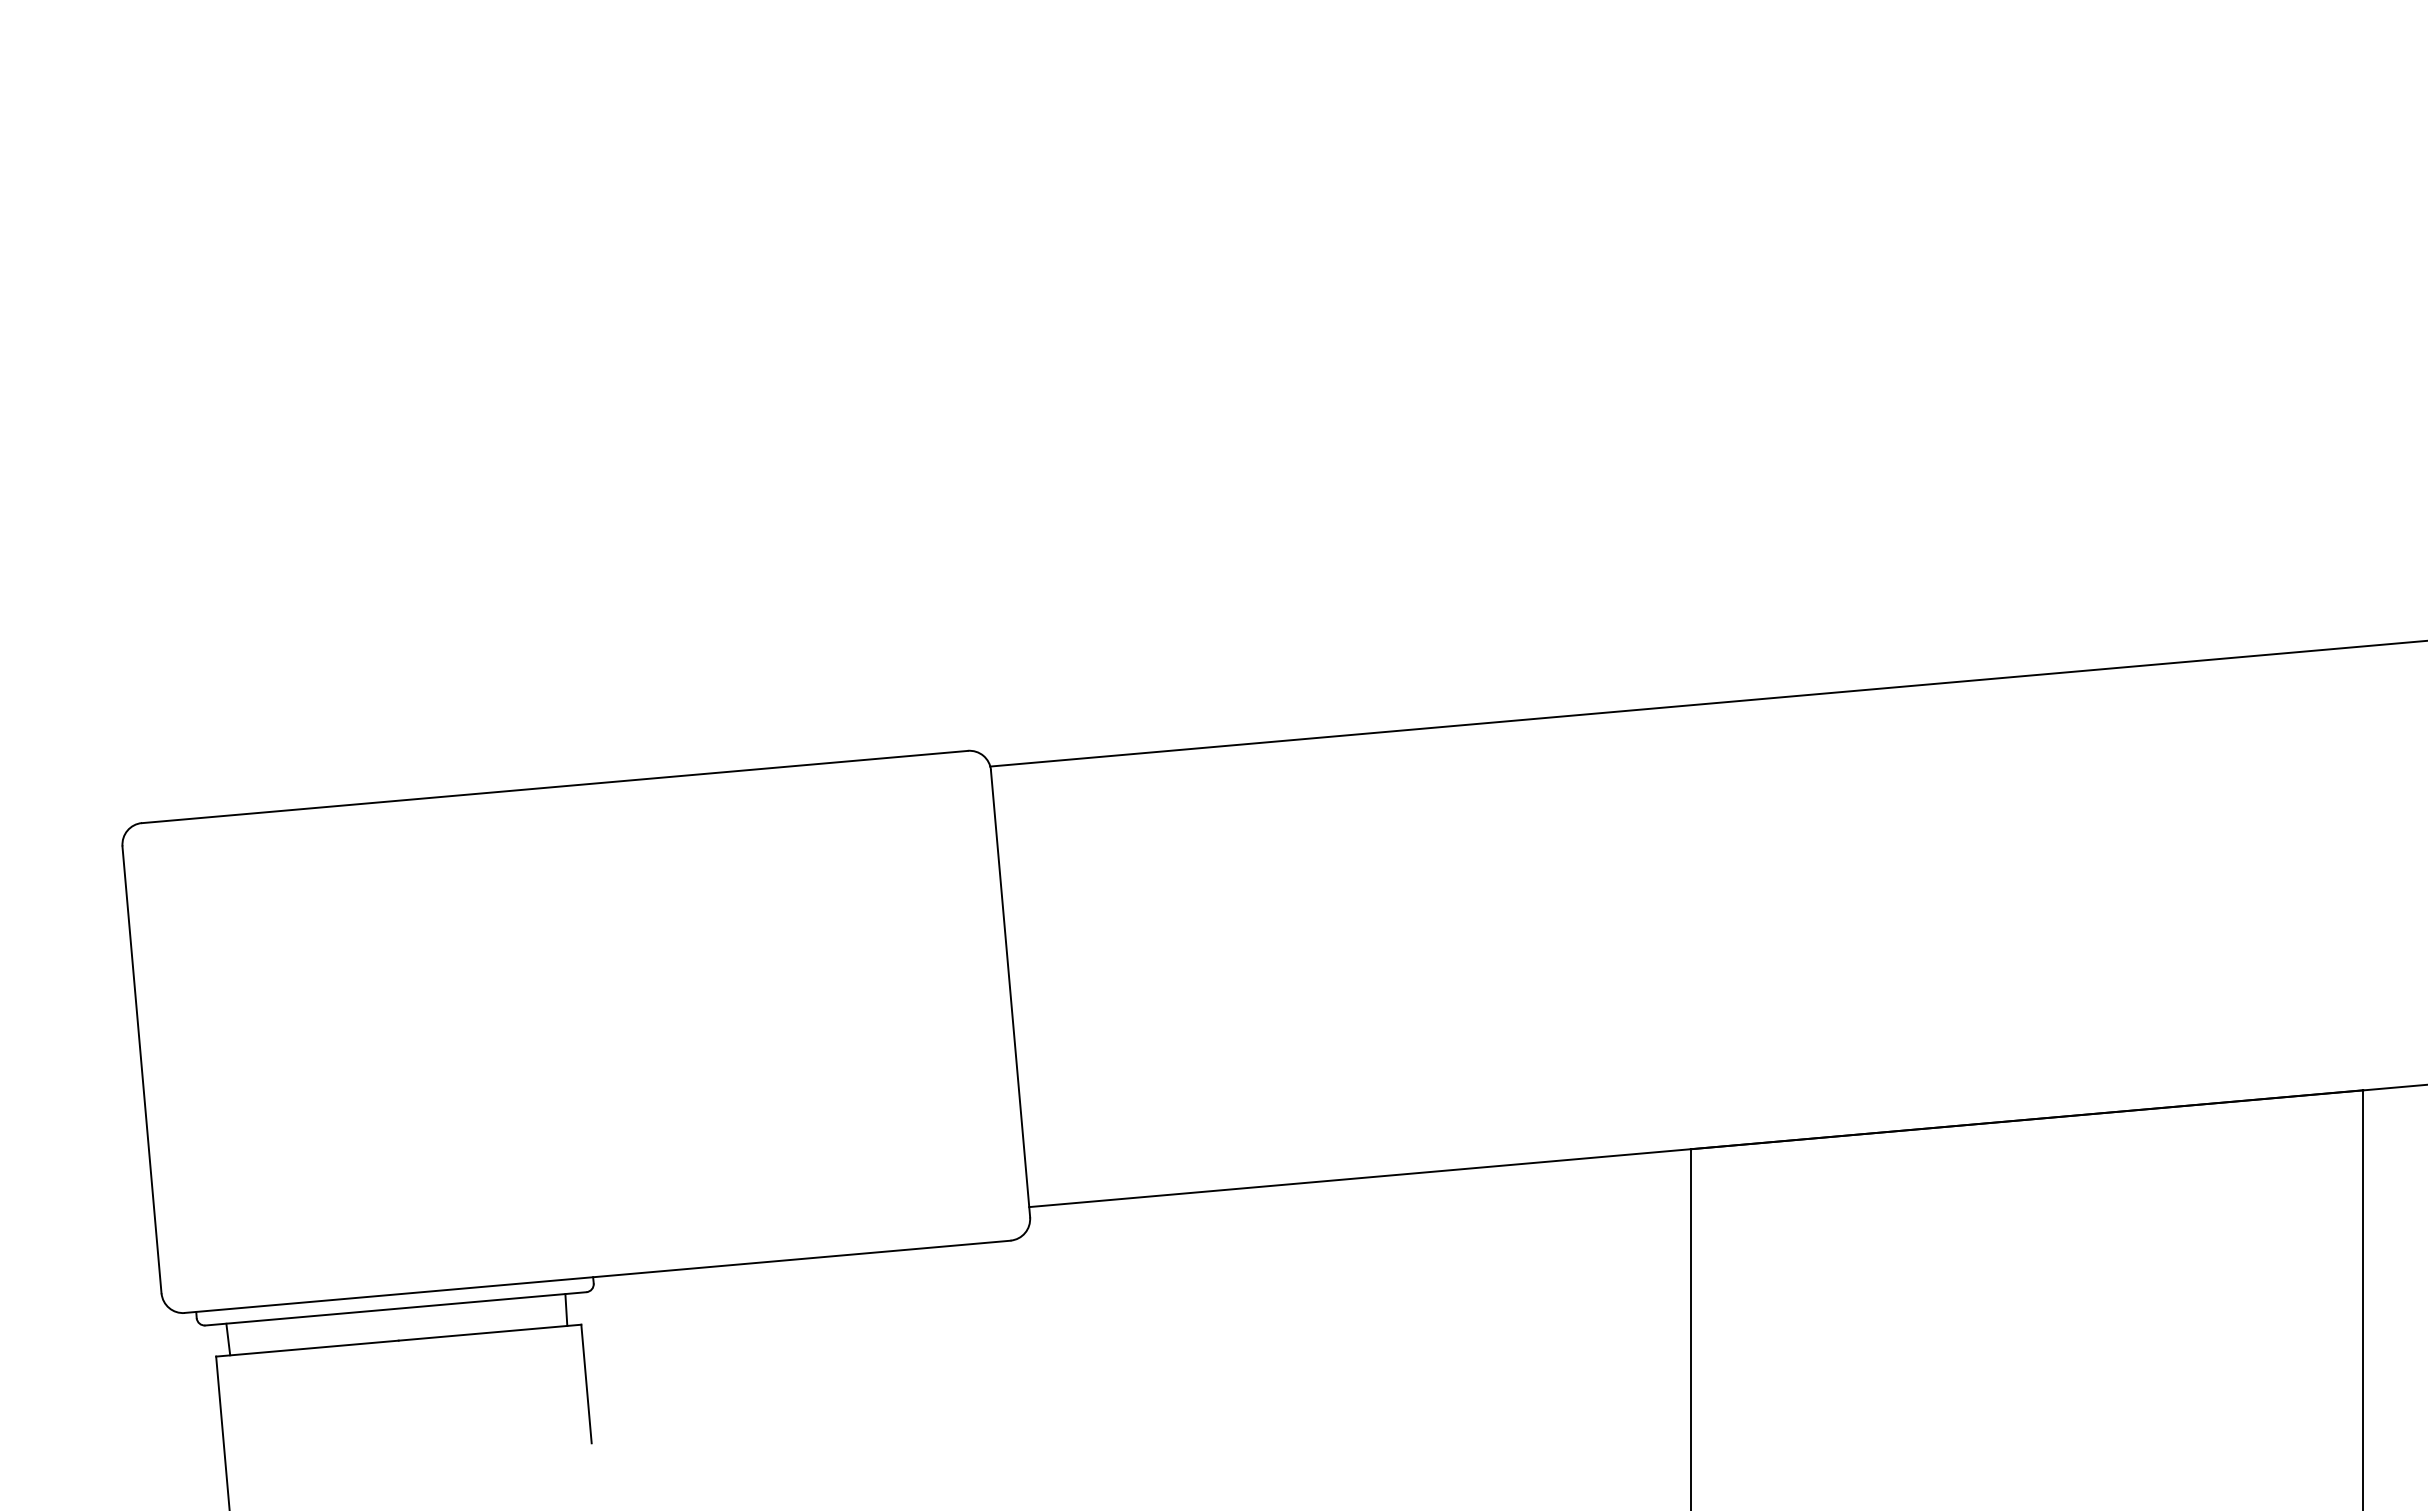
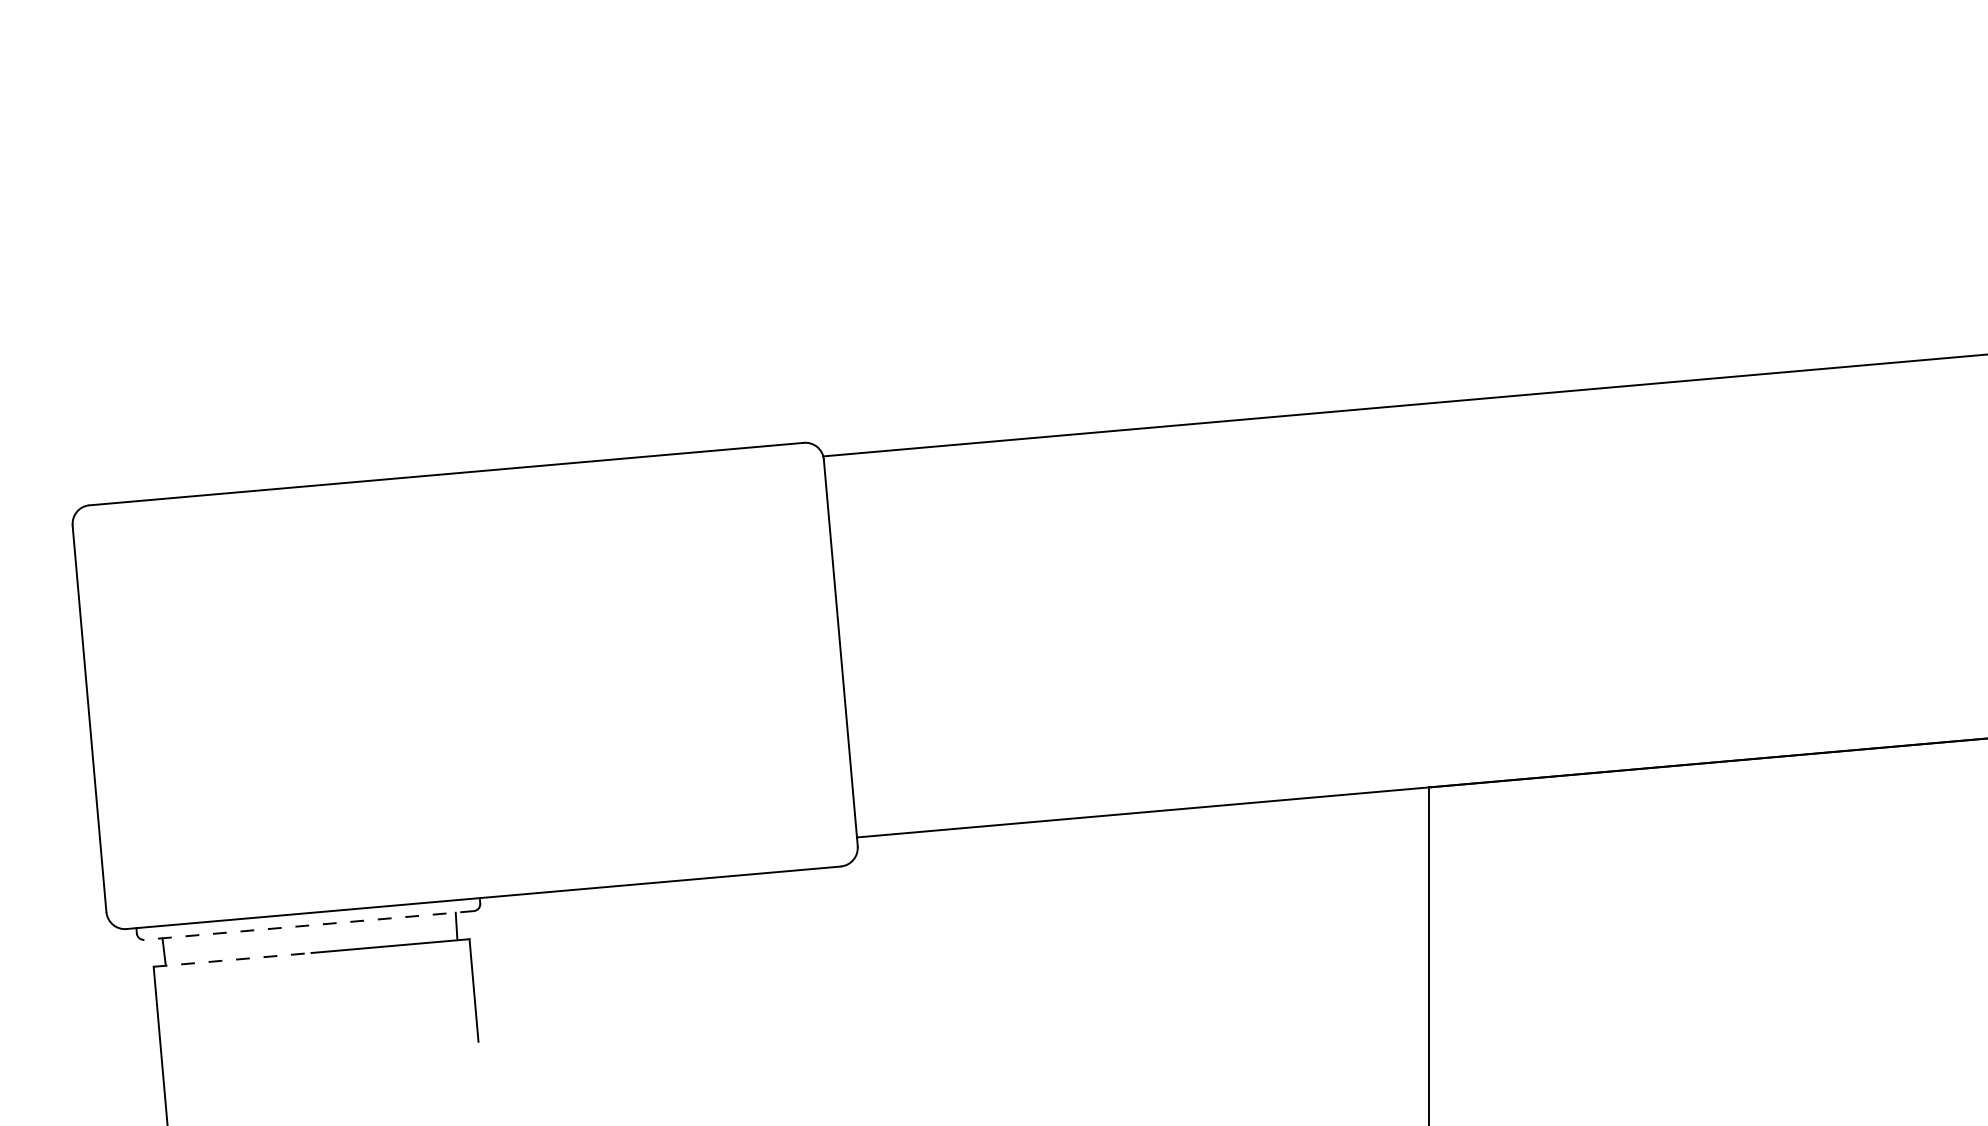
line: (395, 1308) -> (308, 925), solid -> dashed
line: (307, 1348) -> (232, 959), solid -> dashed

